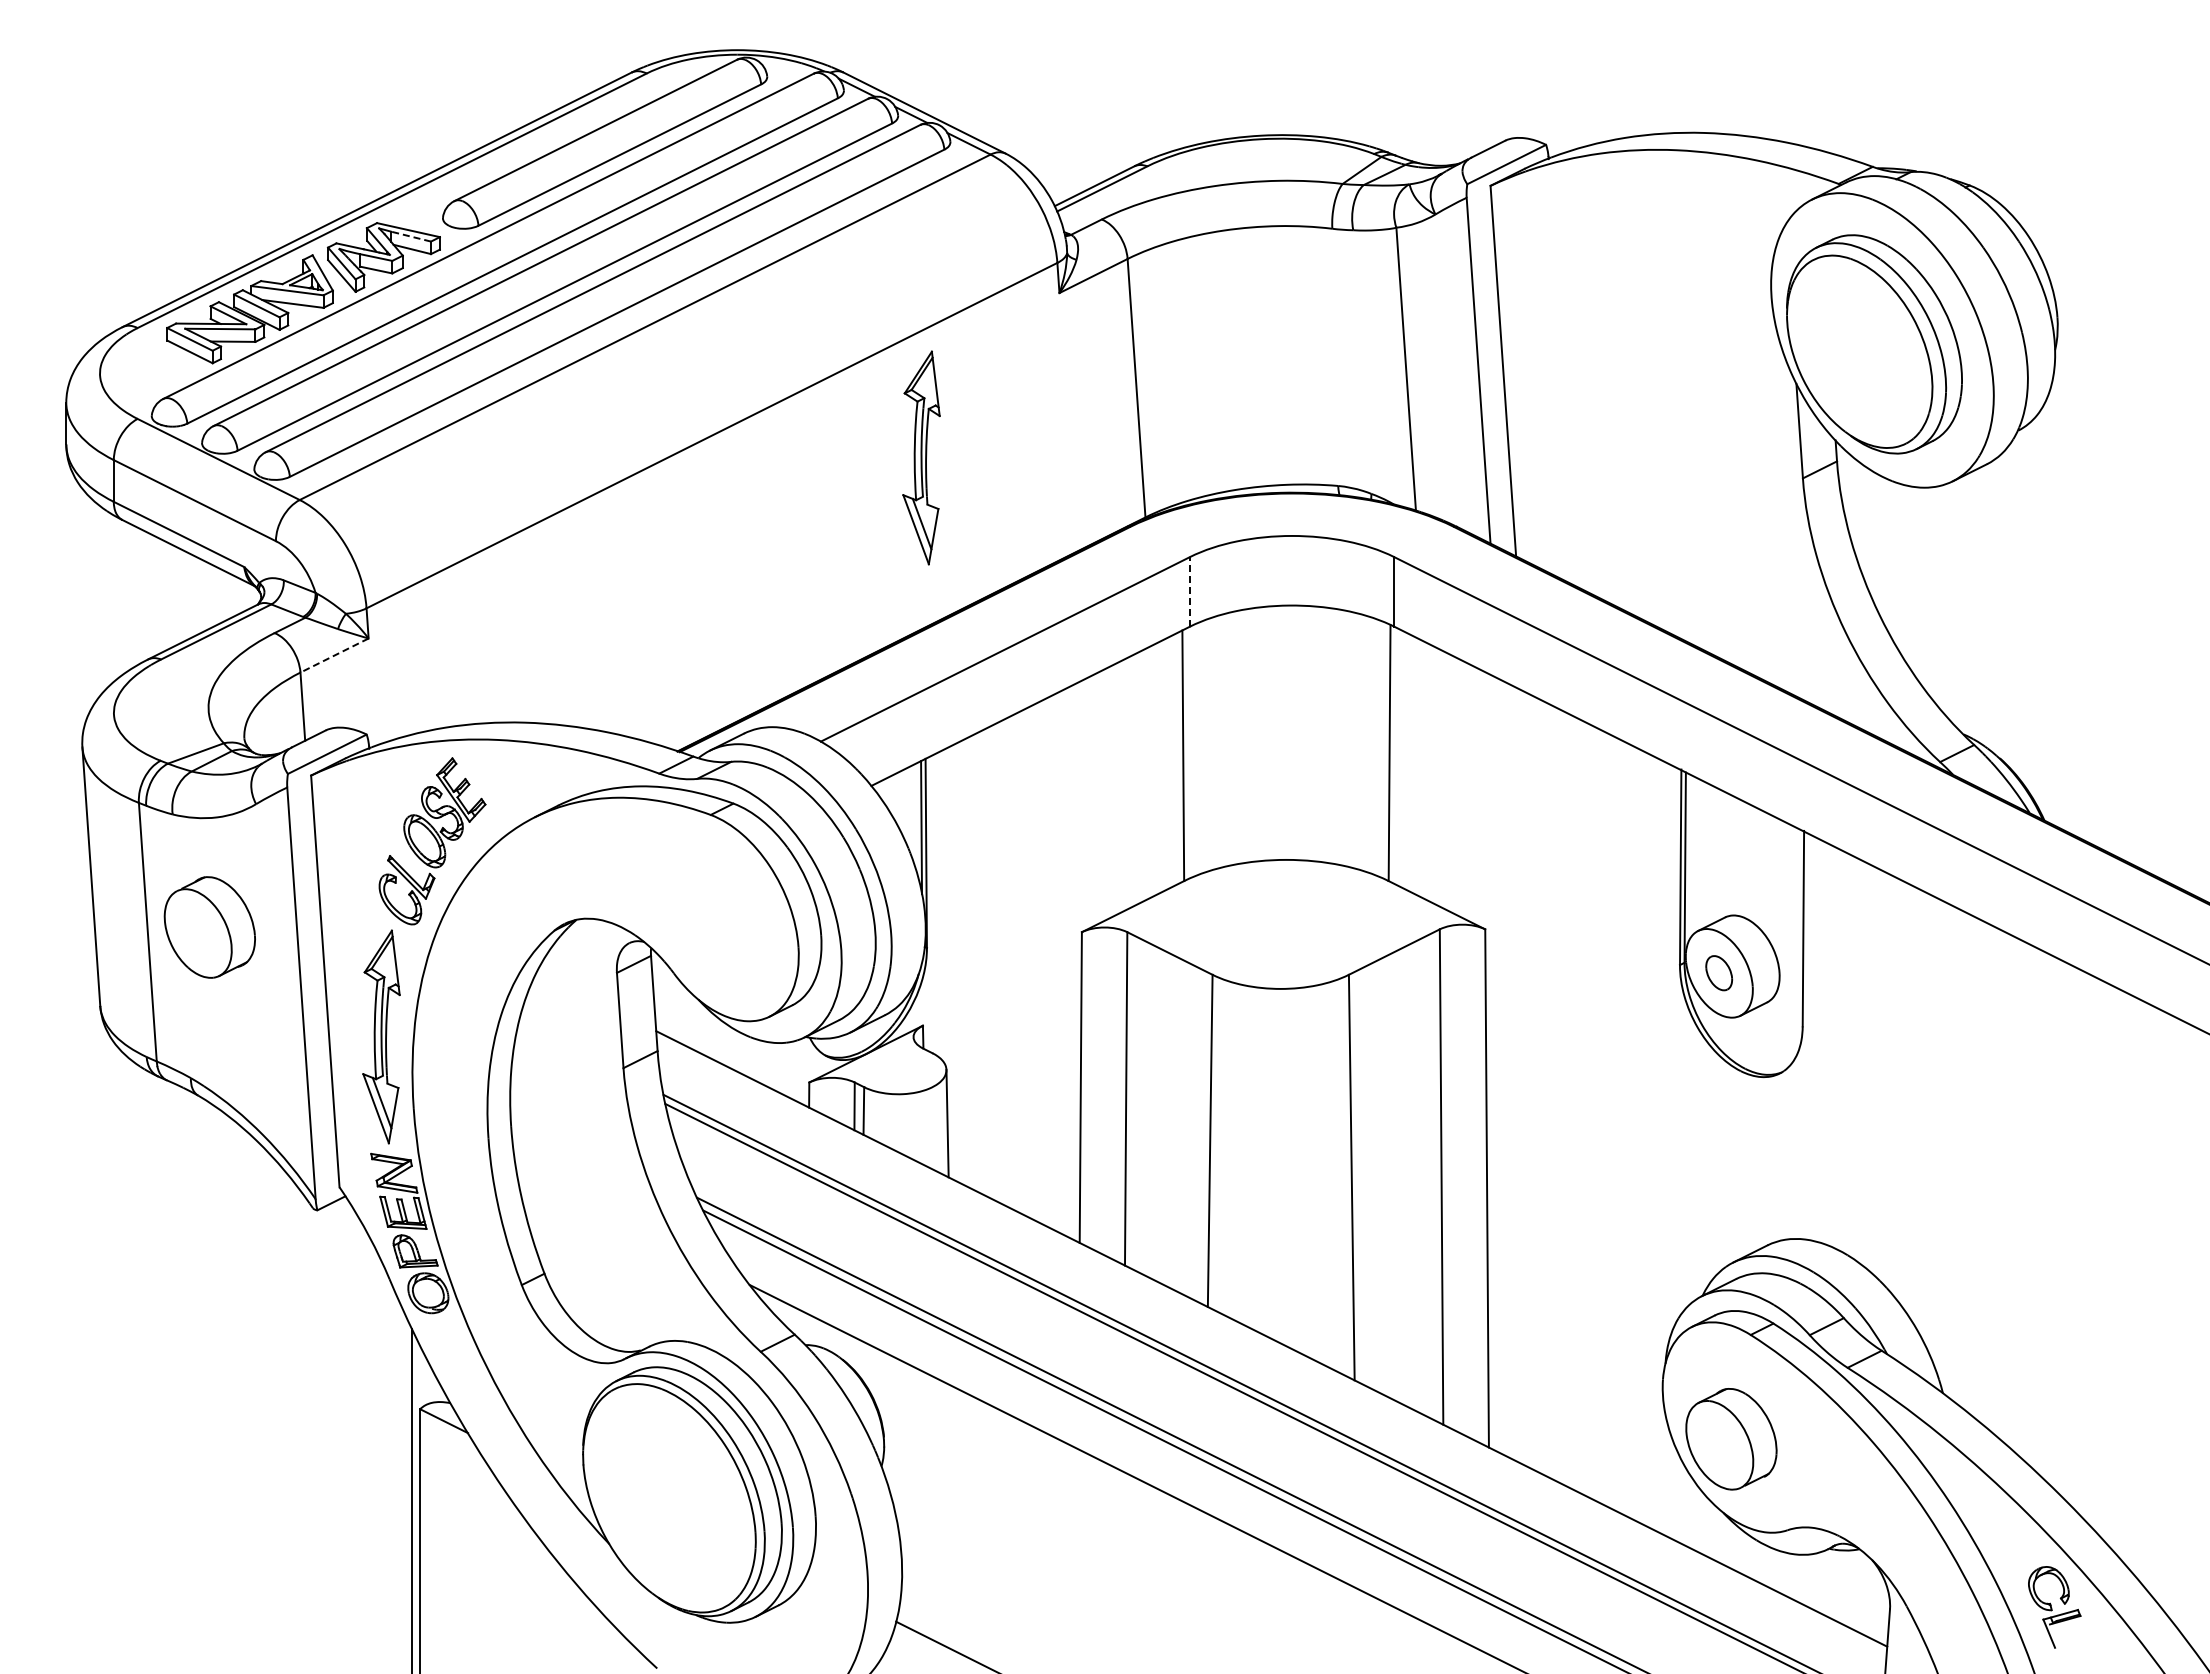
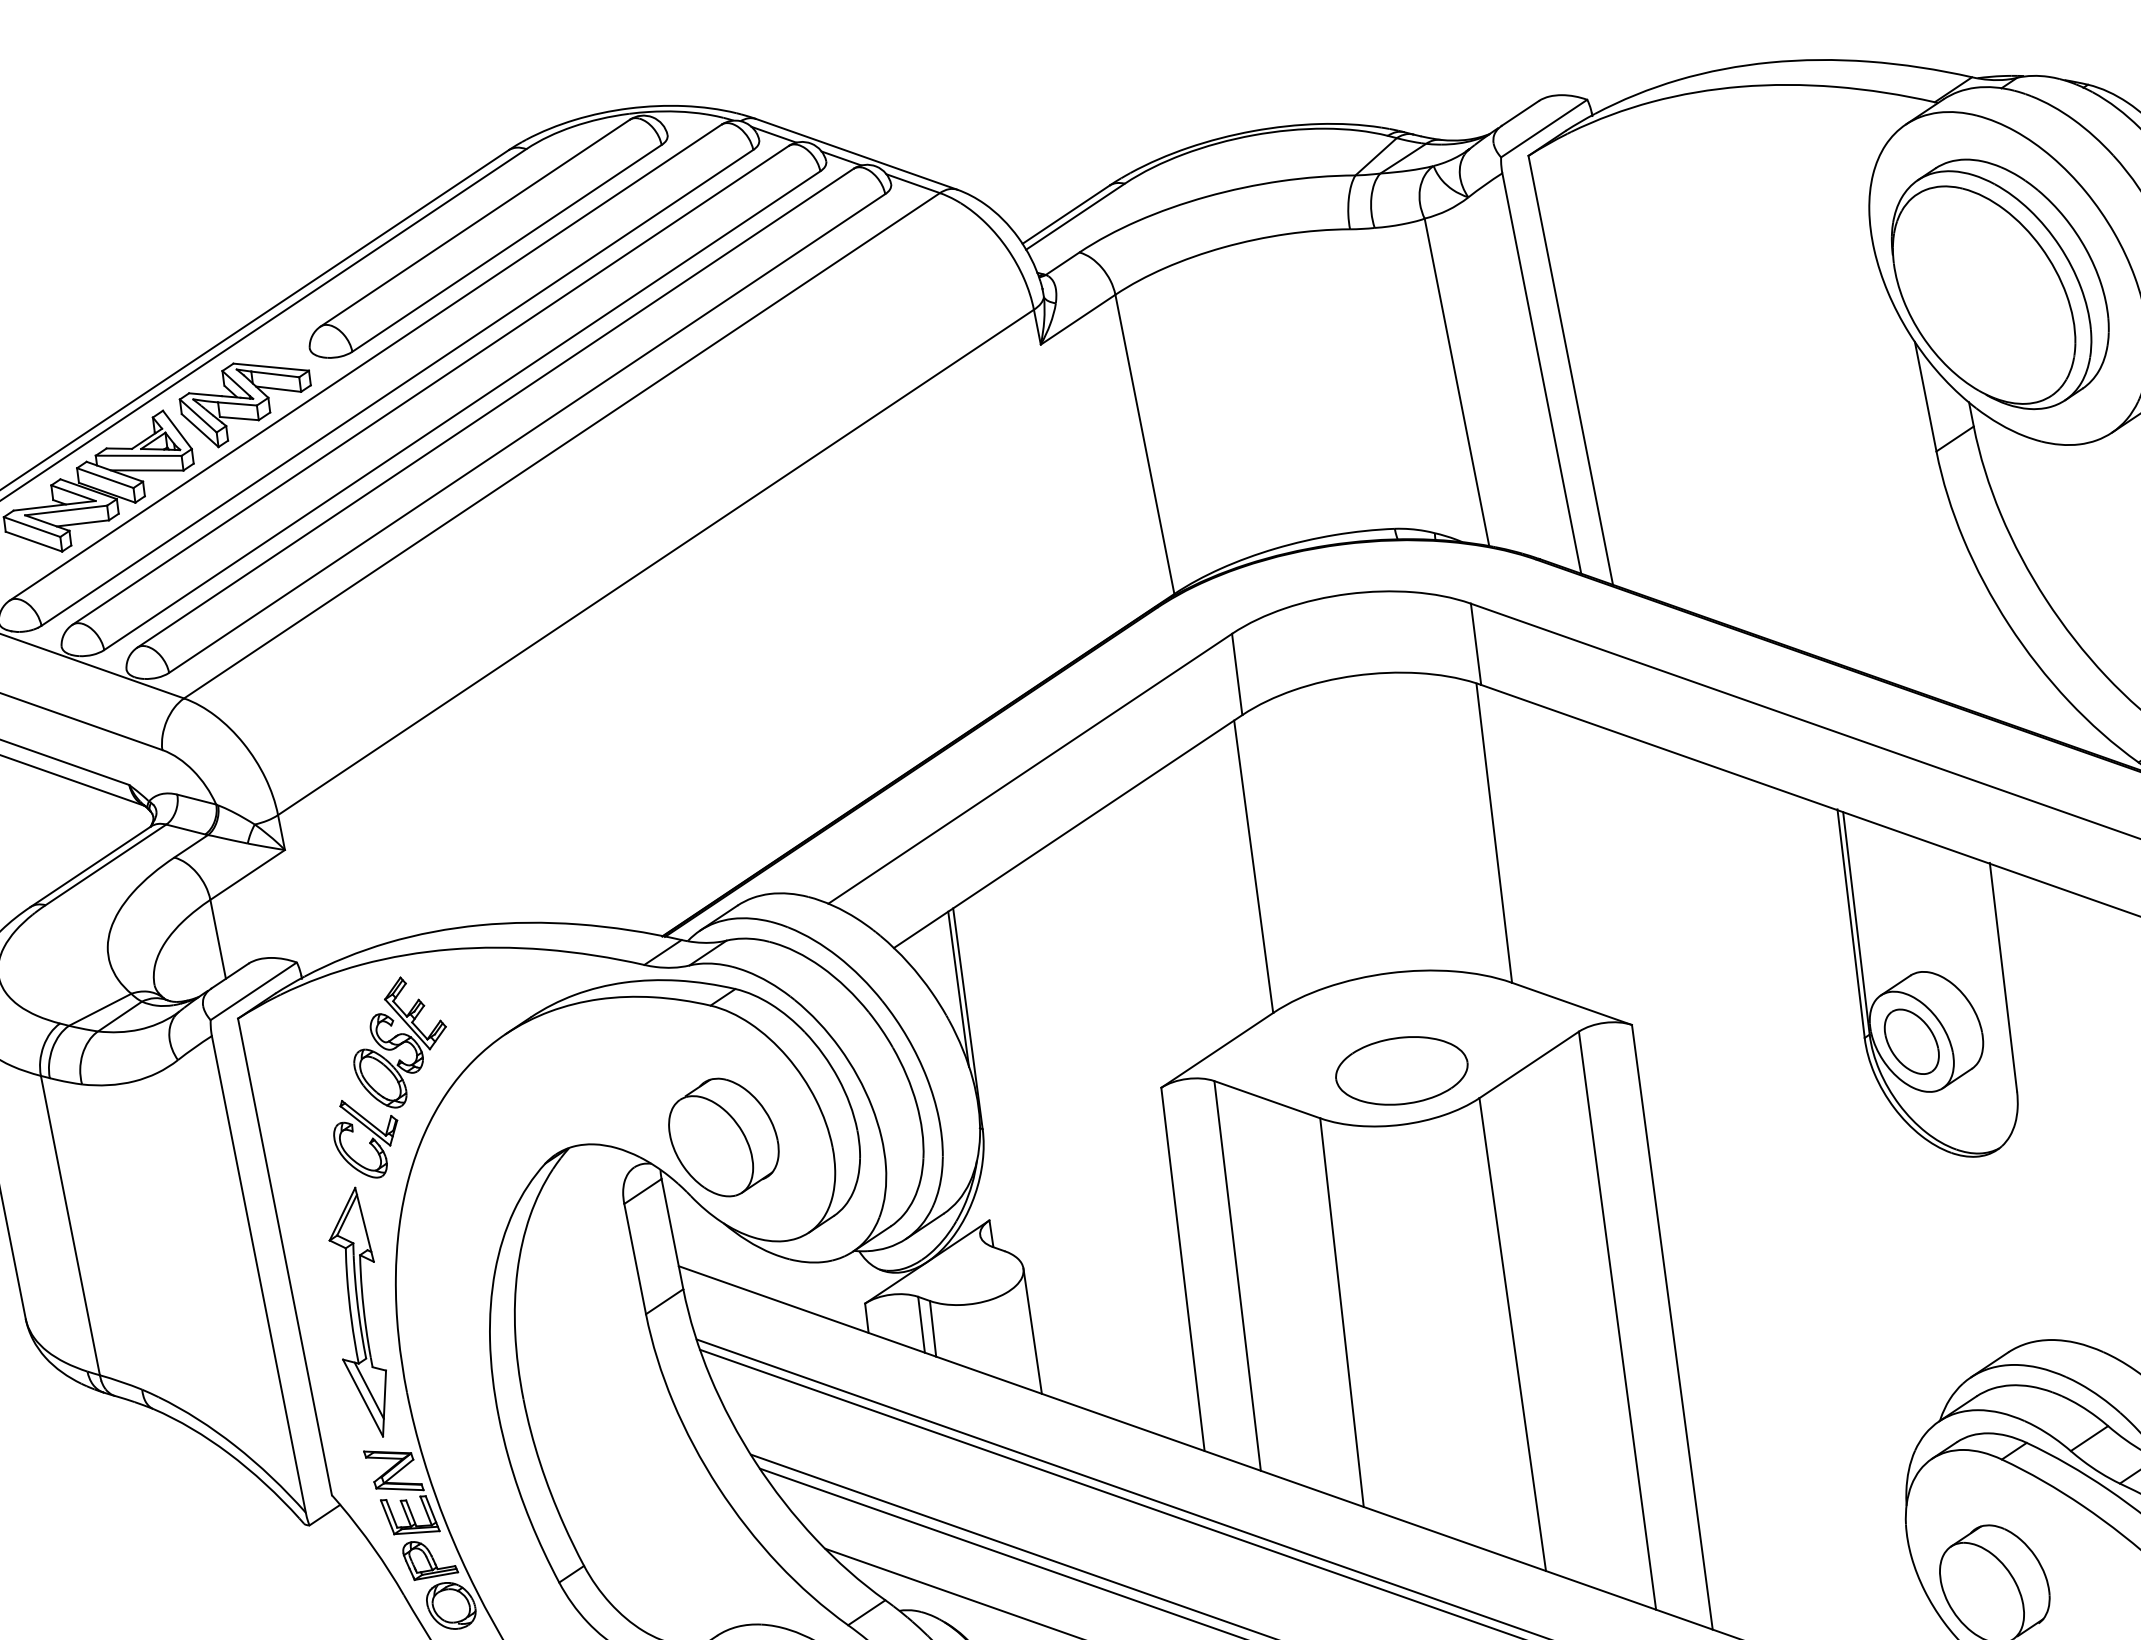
line: (410, 236) -> (274, 374), dashed -> solid
part: (921, 457) -> (903, 557), removed
line: (1189, 591) -> (1236, 674), dashed -> solid
line: (334, 655) -> (247, 874), dashed -> solid
part: (209, 927) -> (723, 1137), moved
part: (1286, 943) -> (1401, 1070), added
part: (1718, 972) -> (1910, 1040), size x1.67

